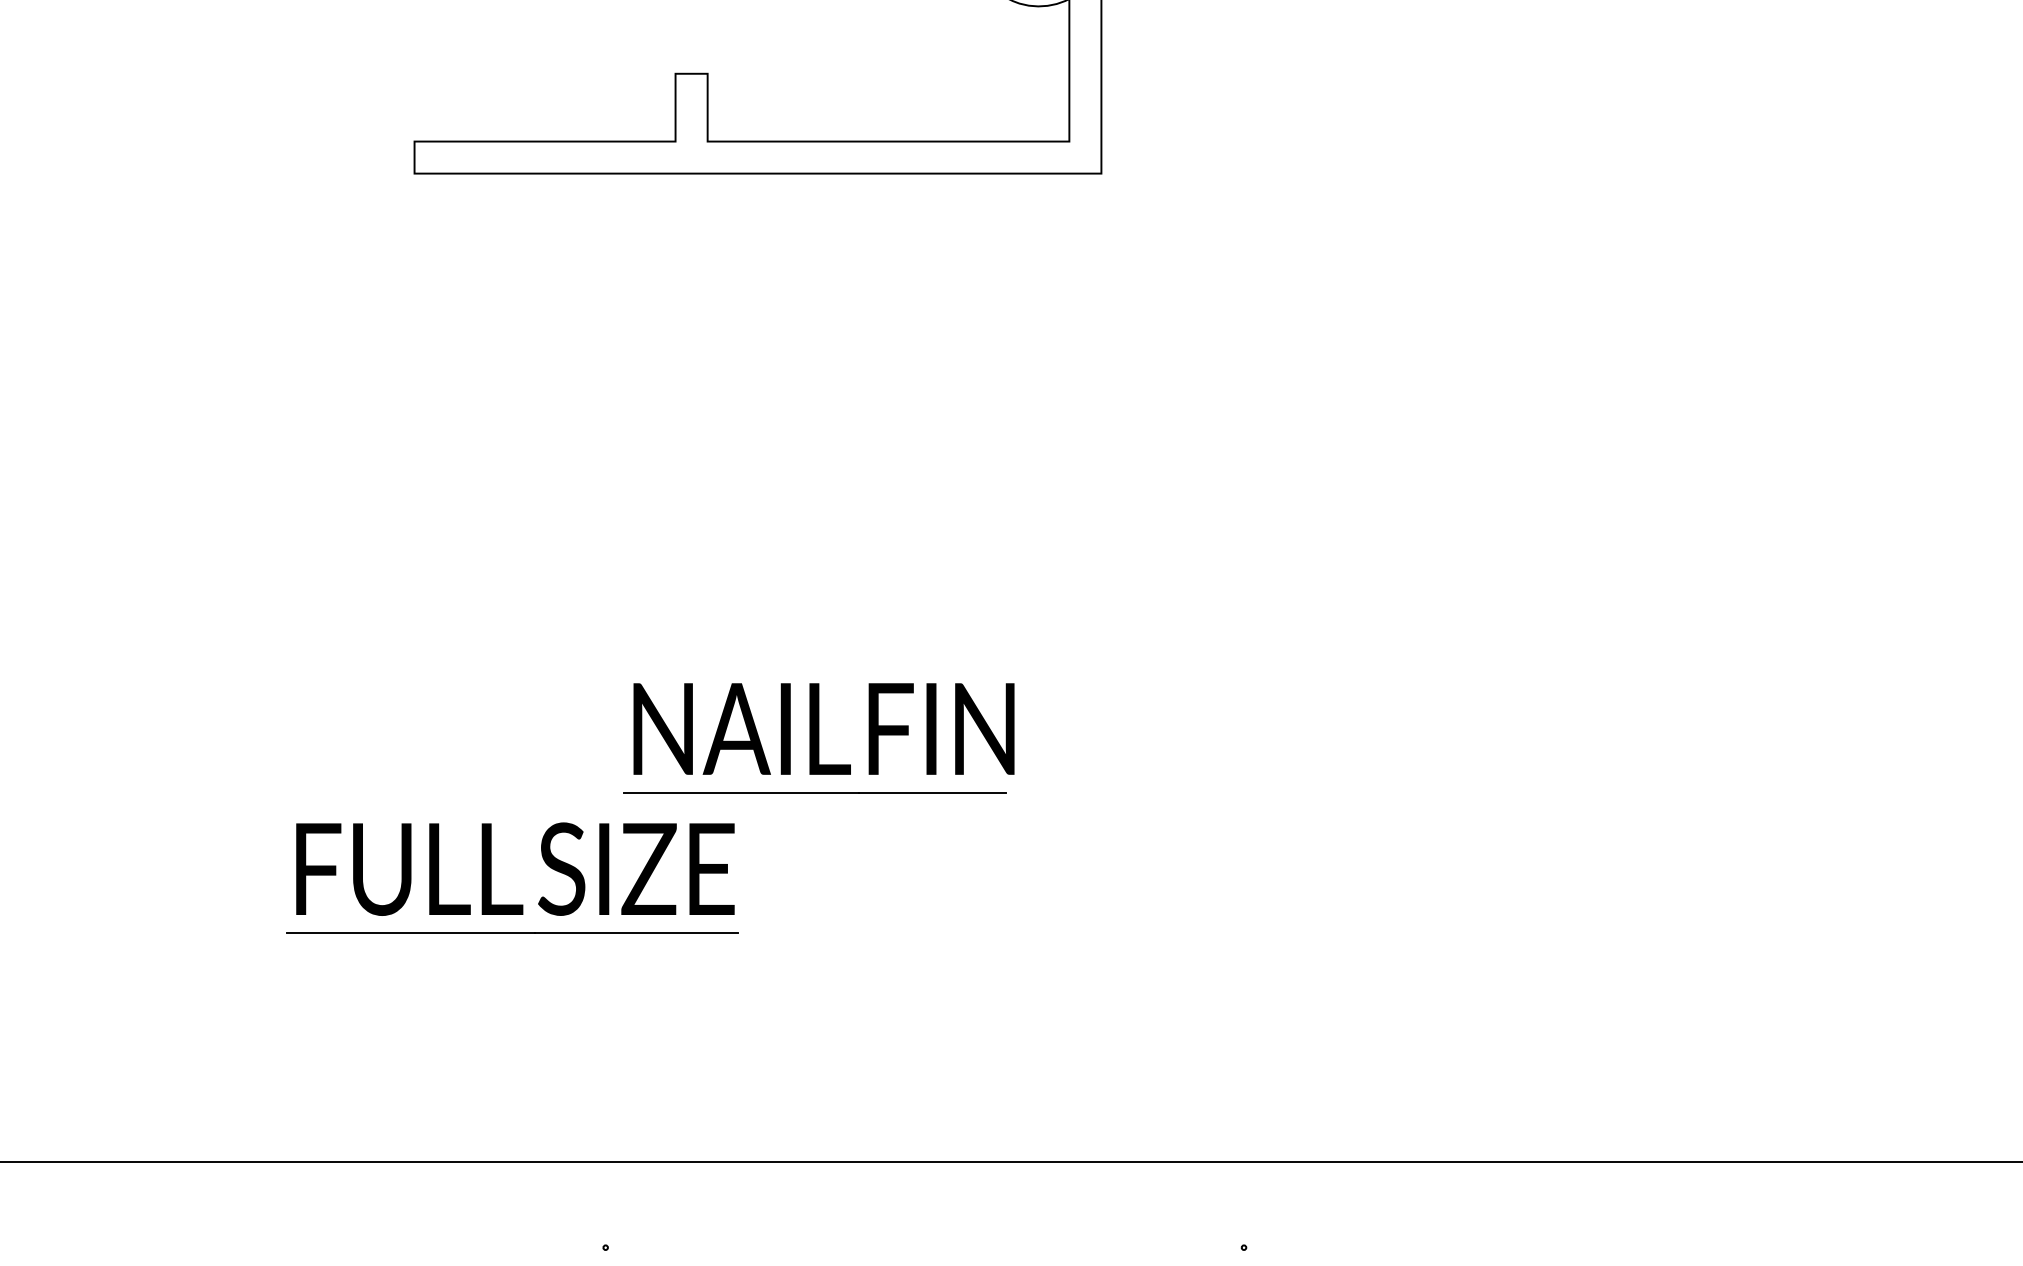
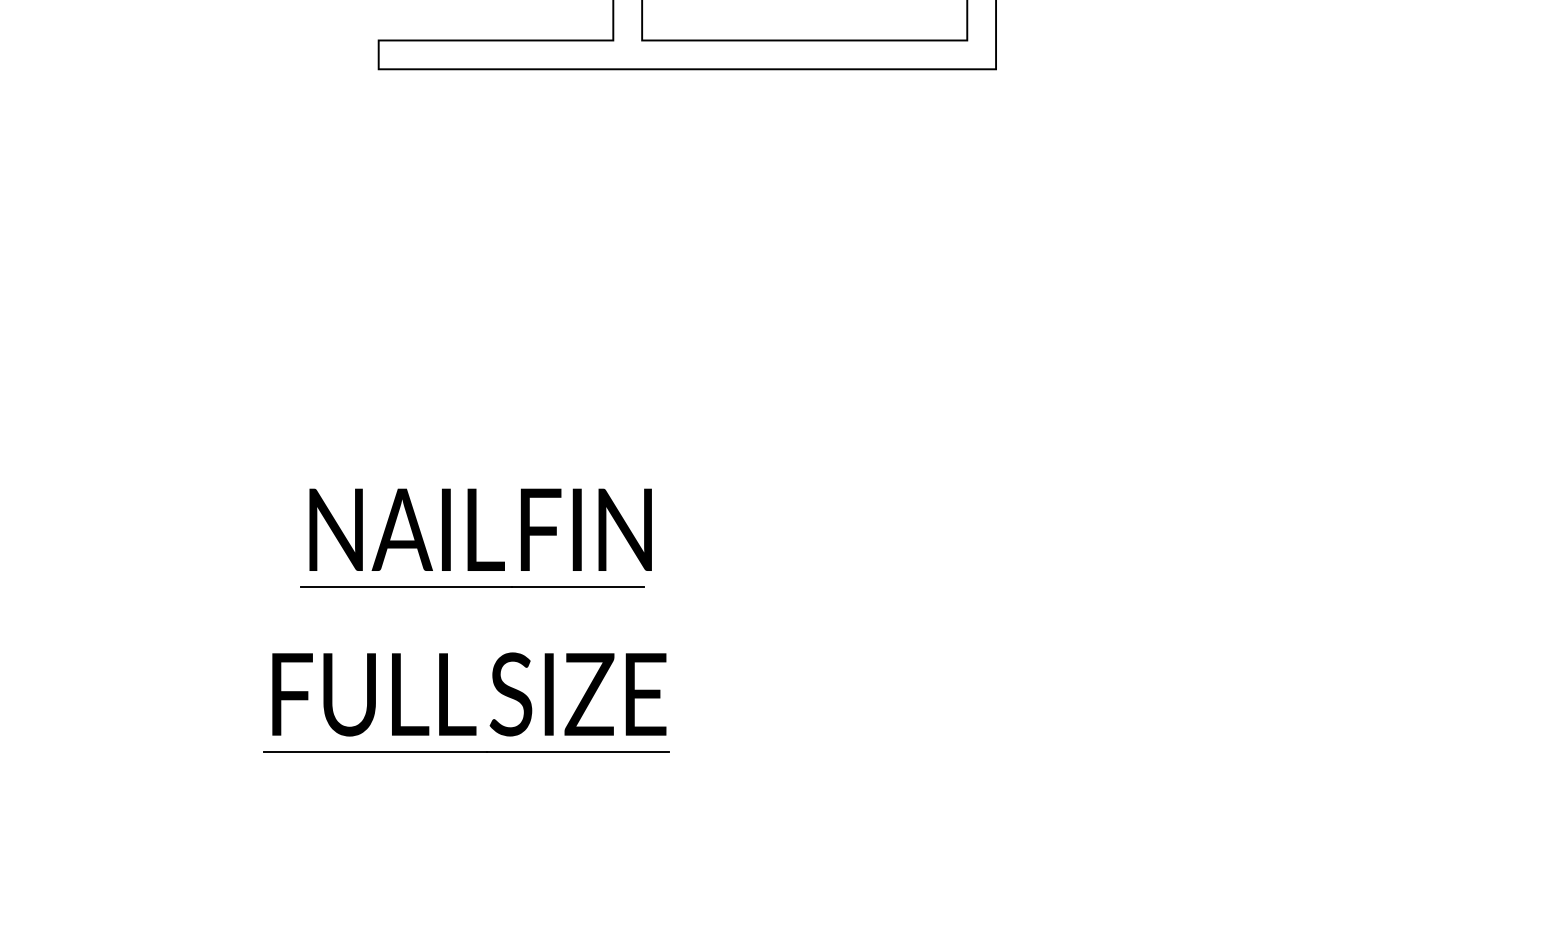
part: (818, 738) -> (475, 538), moved

